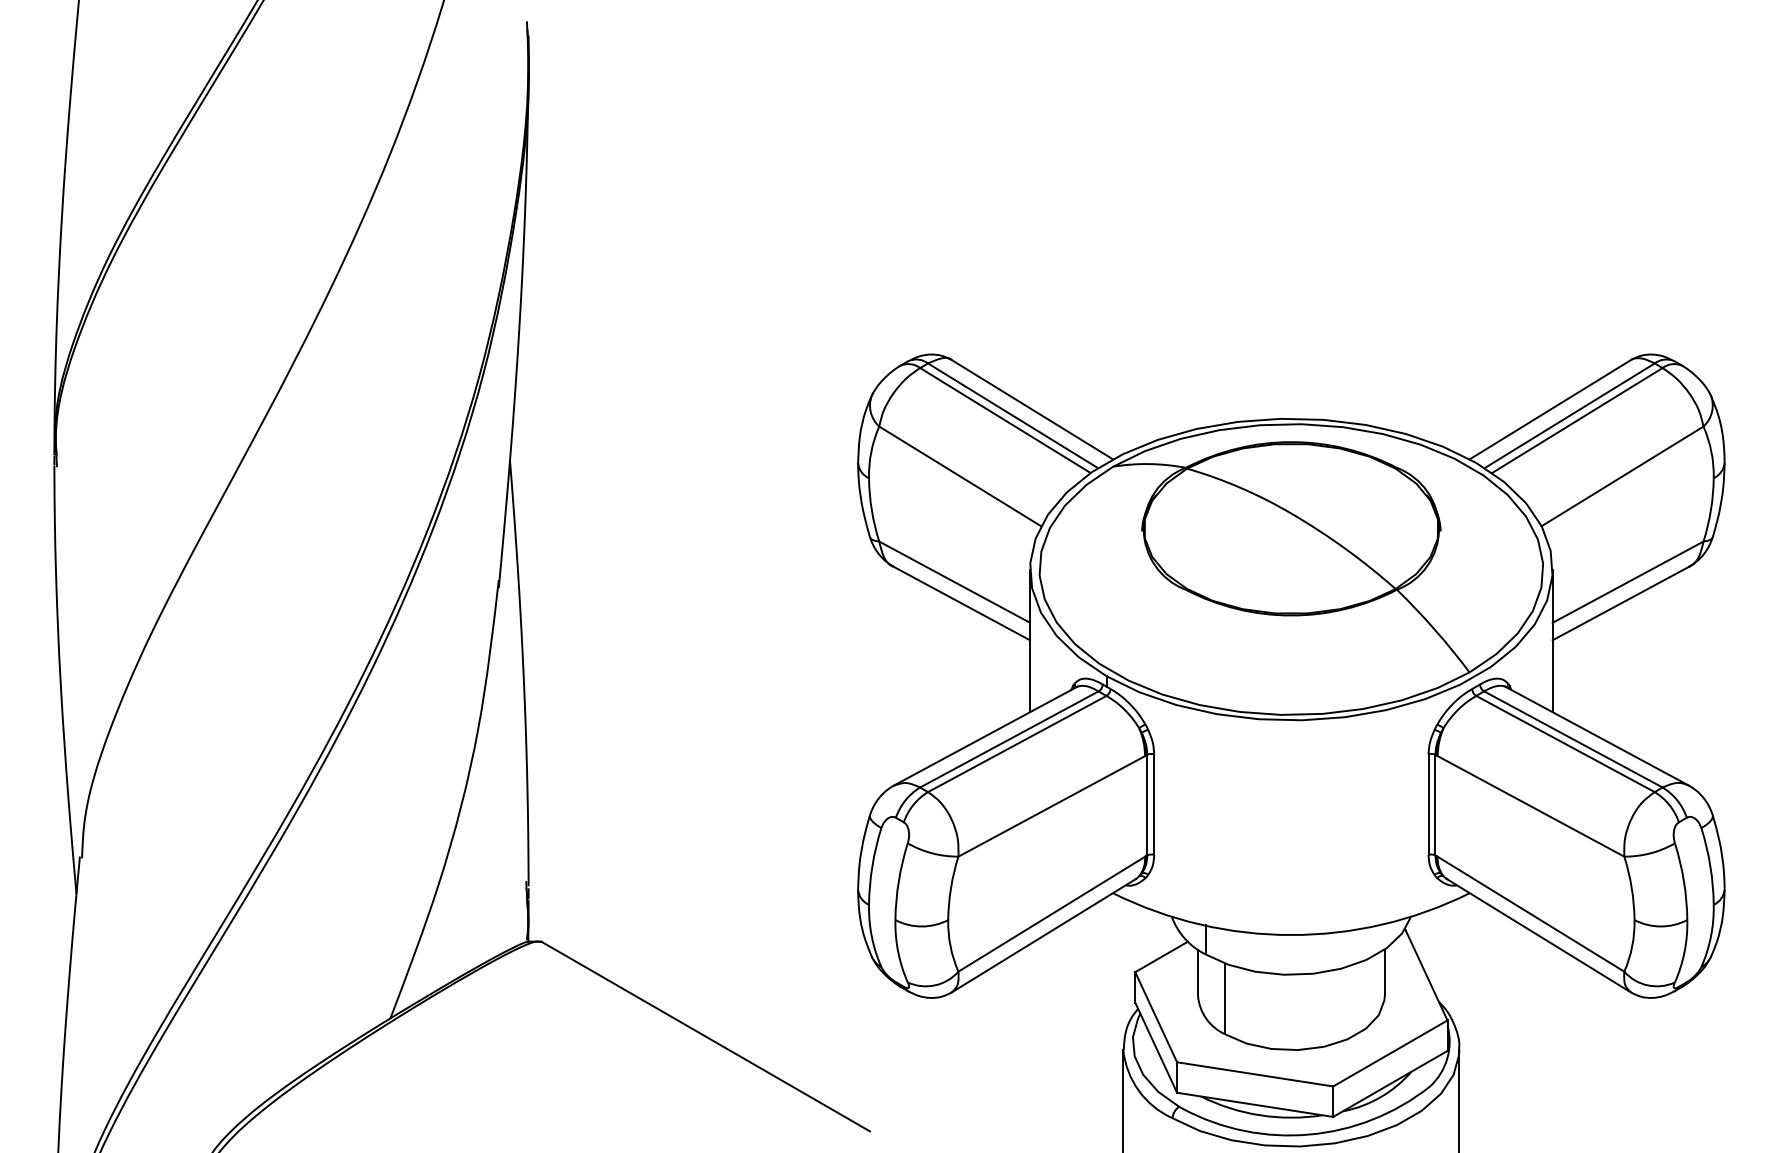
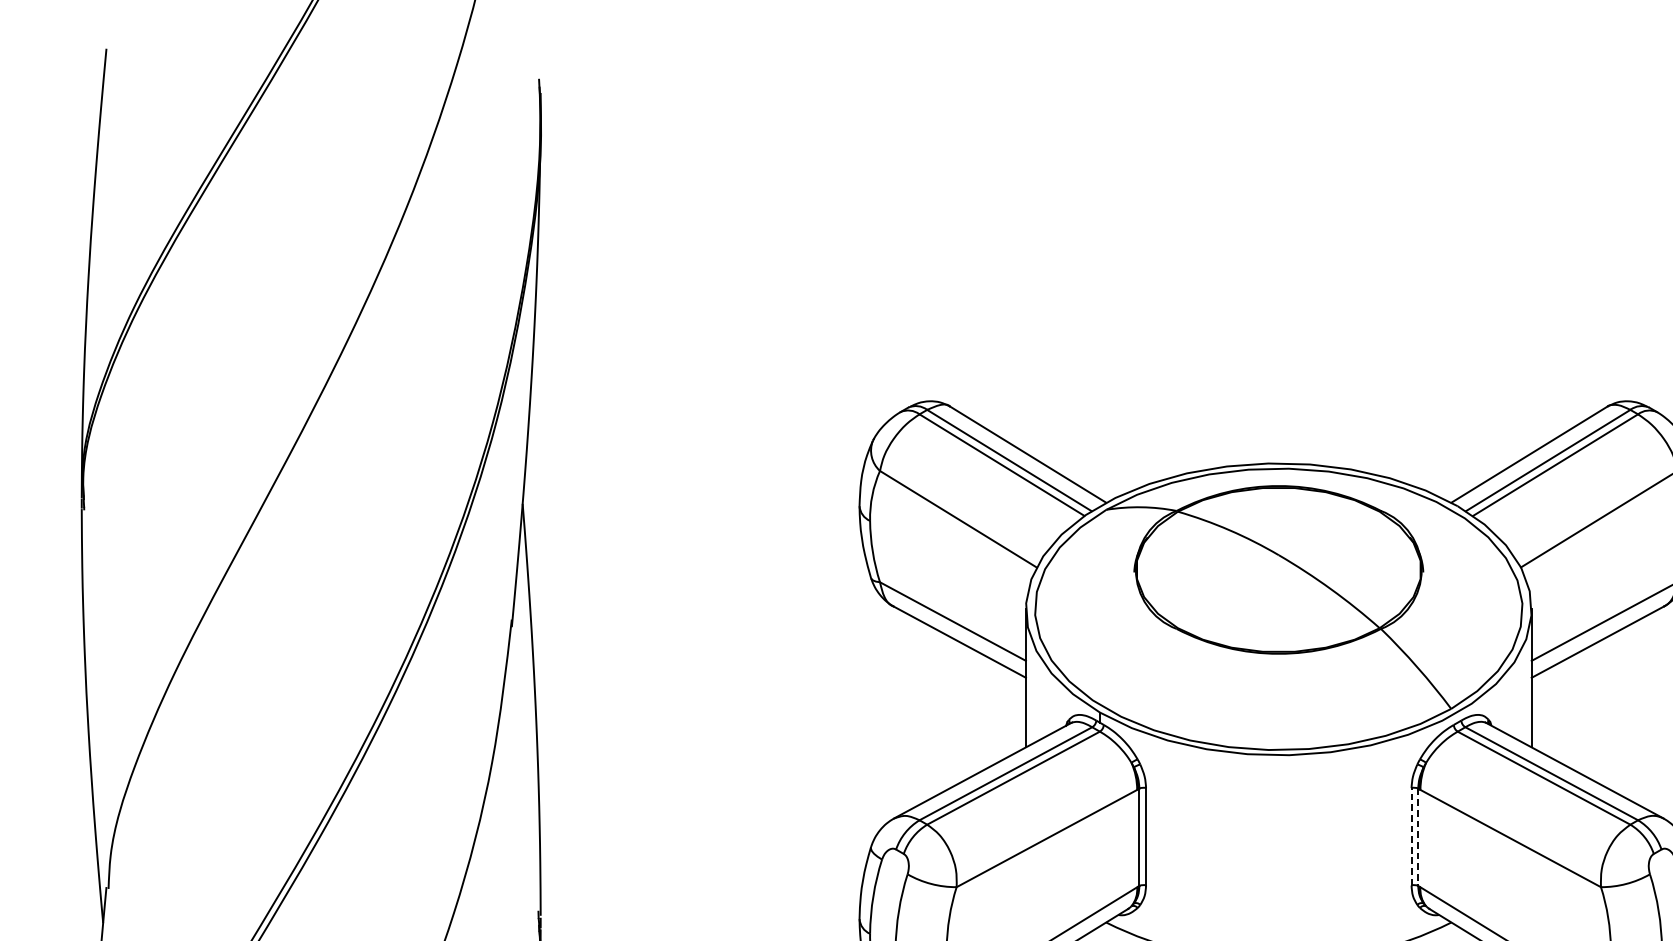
line: (1428, 804) -> (1411, 836), solid -> dashed
line: (1435, 805) -> (1418, 837), solid -> dashed

